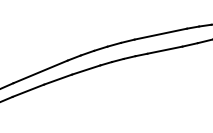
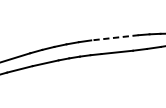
line: (160, 34) -> (114, 38), solid -> dashed

